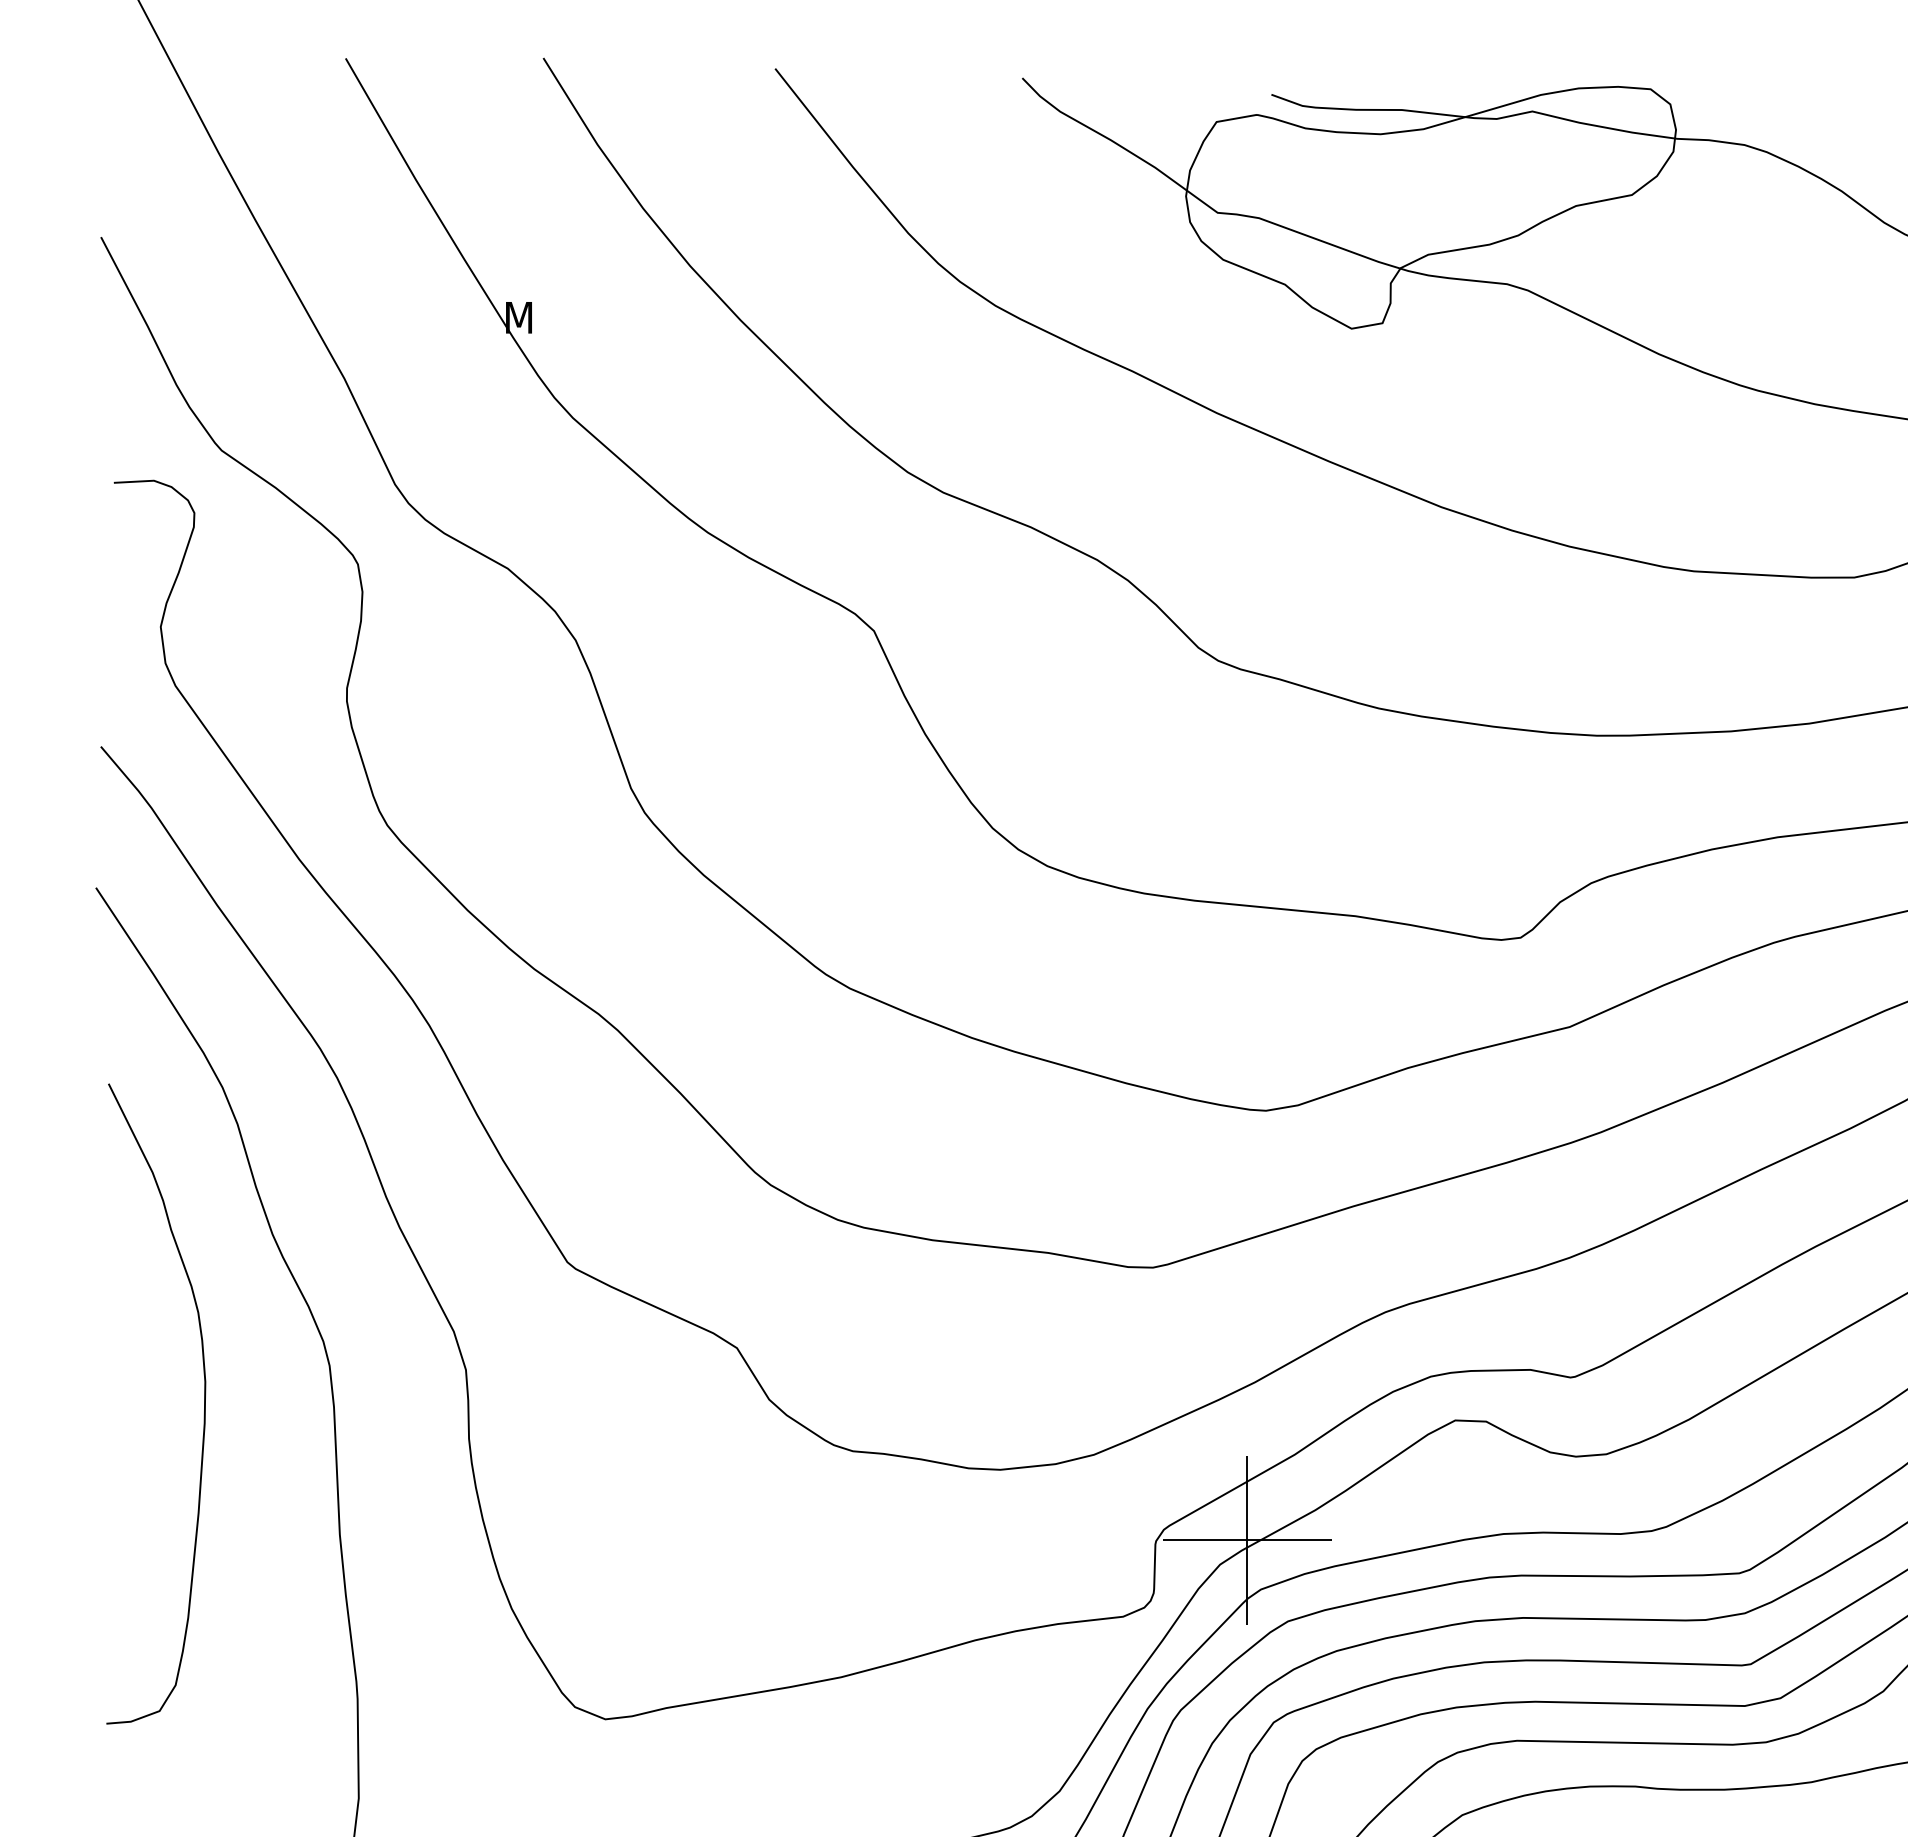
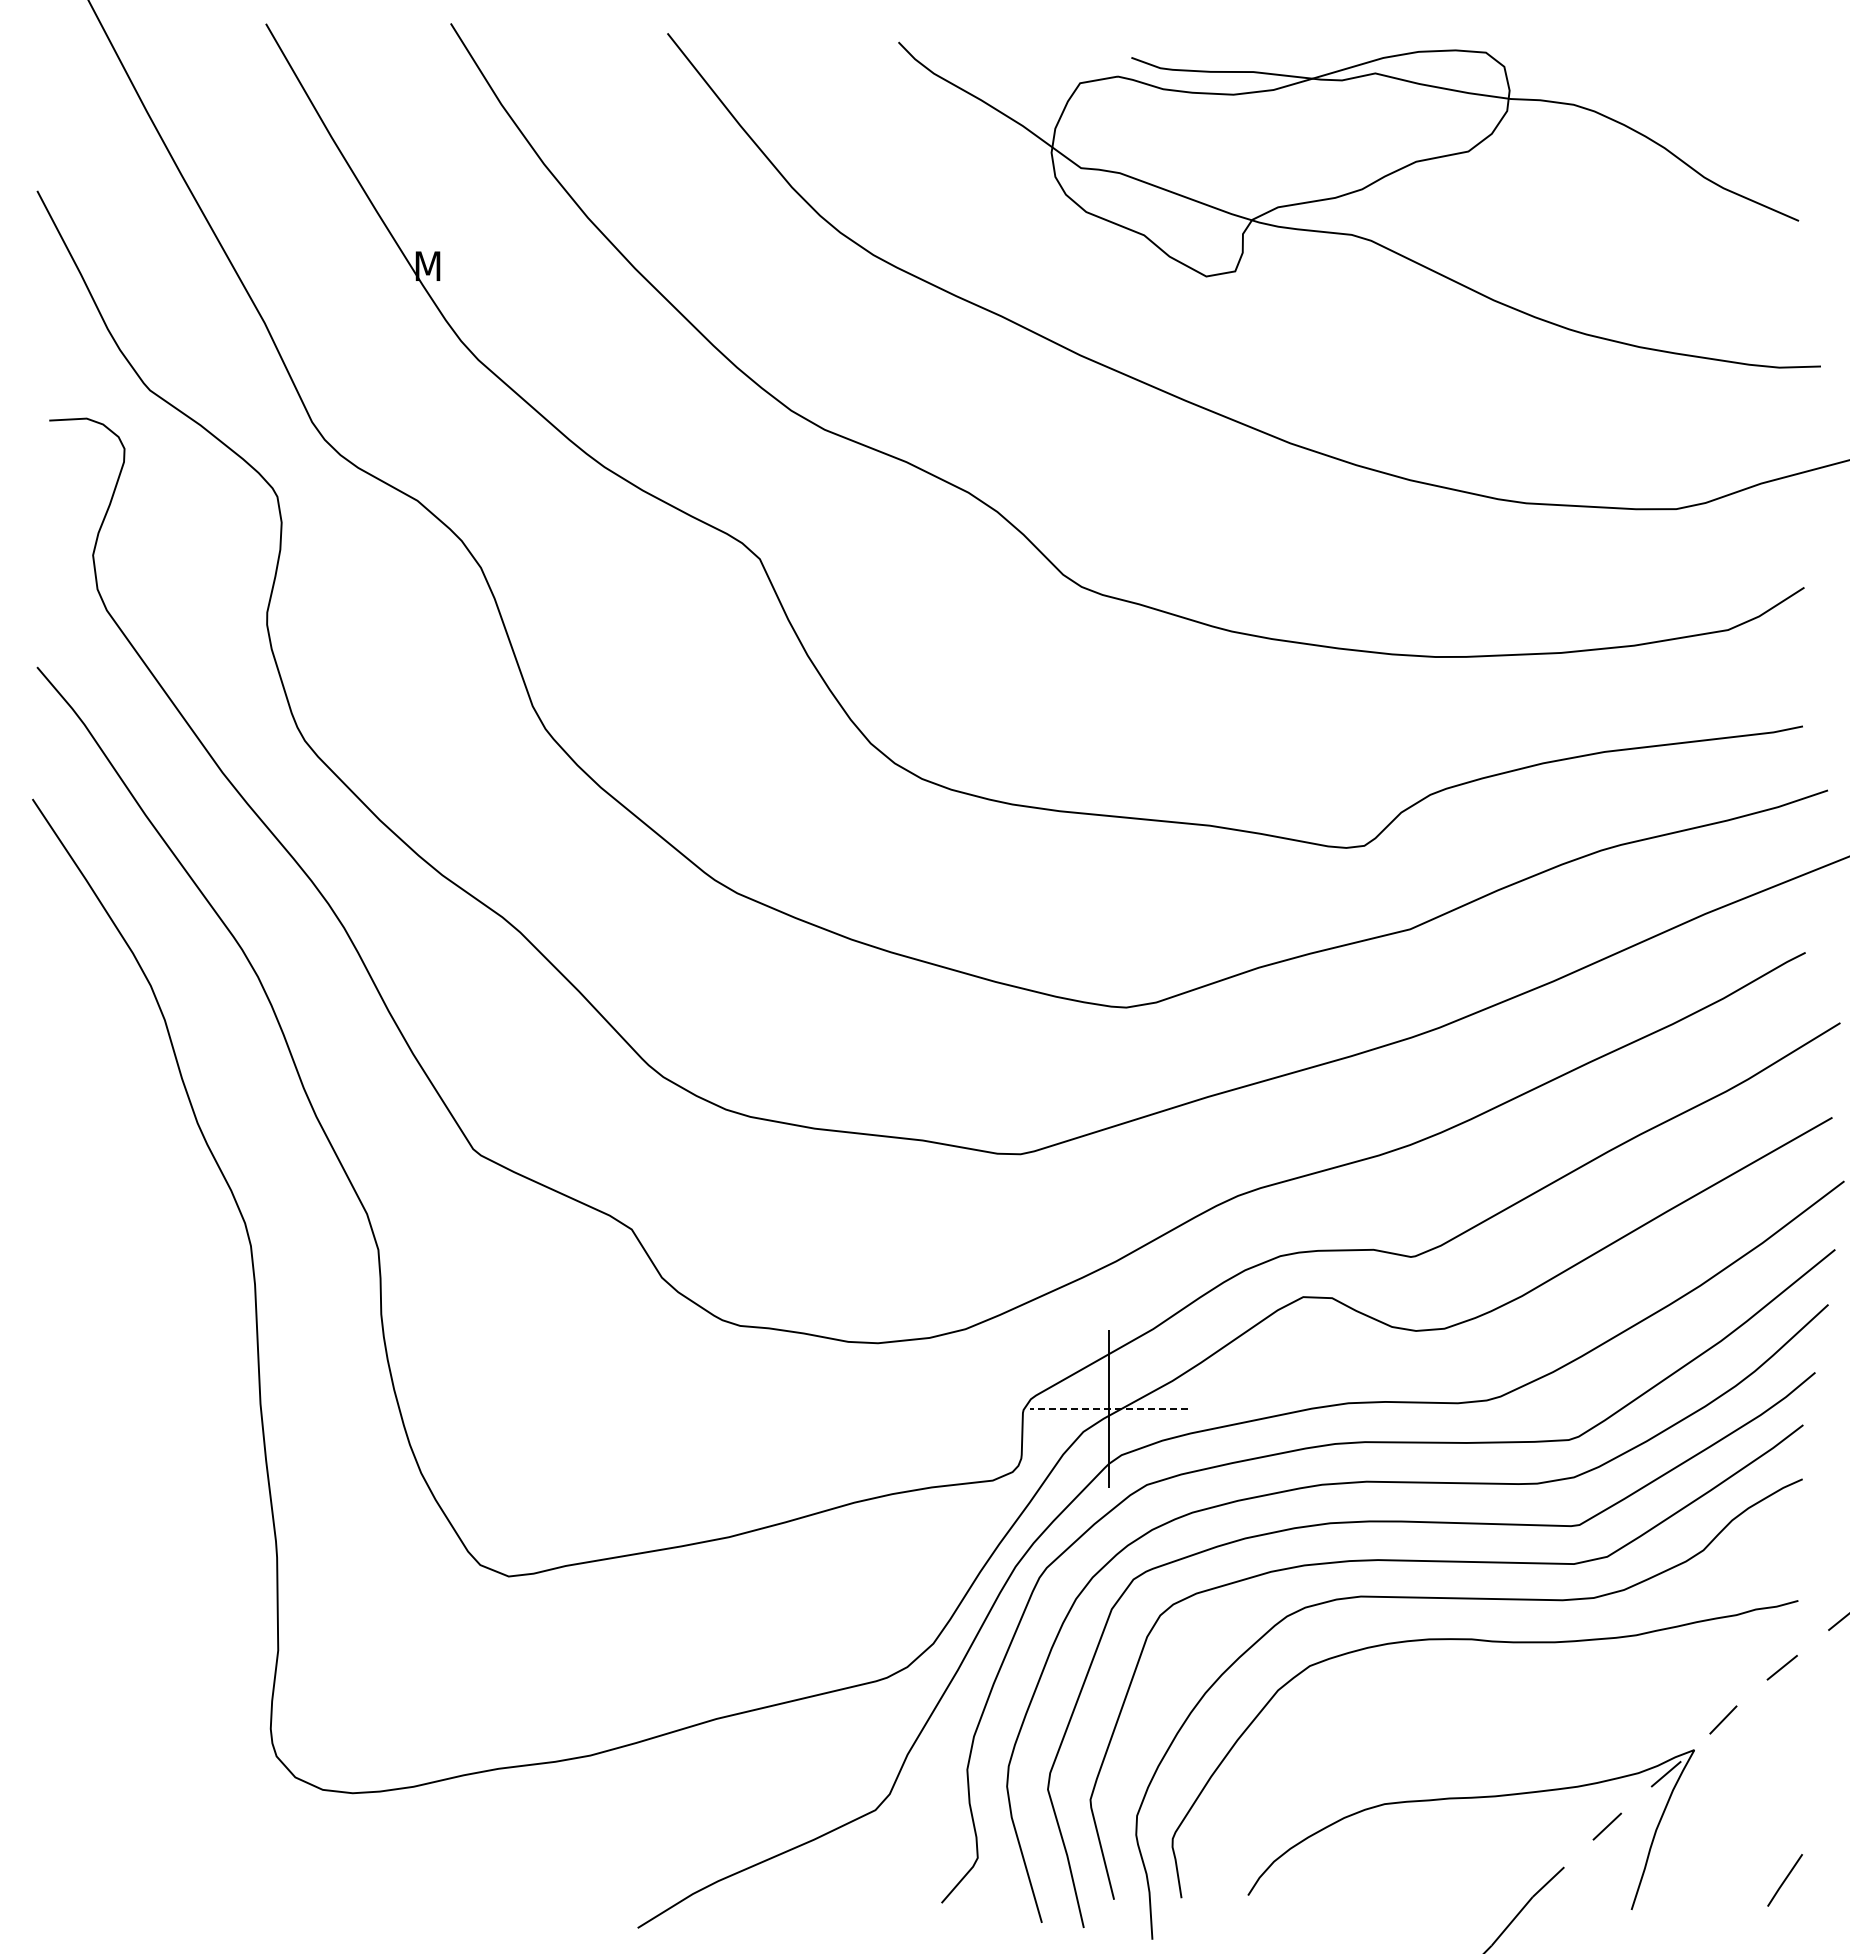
curve: (203, 1403) -> (133, 1281), removed
line: (1246, 1540) -> (1108, 1409), solid -> dashed

